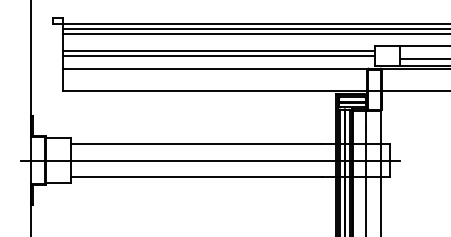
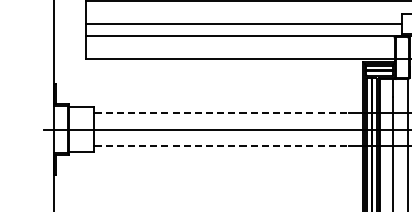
line: (218, 51) -> (243, 19), removed
line: (196, 144) -> (221, 113), solid -> dashed
line: (196, 176) -> (221, 145), solid -> dashed

